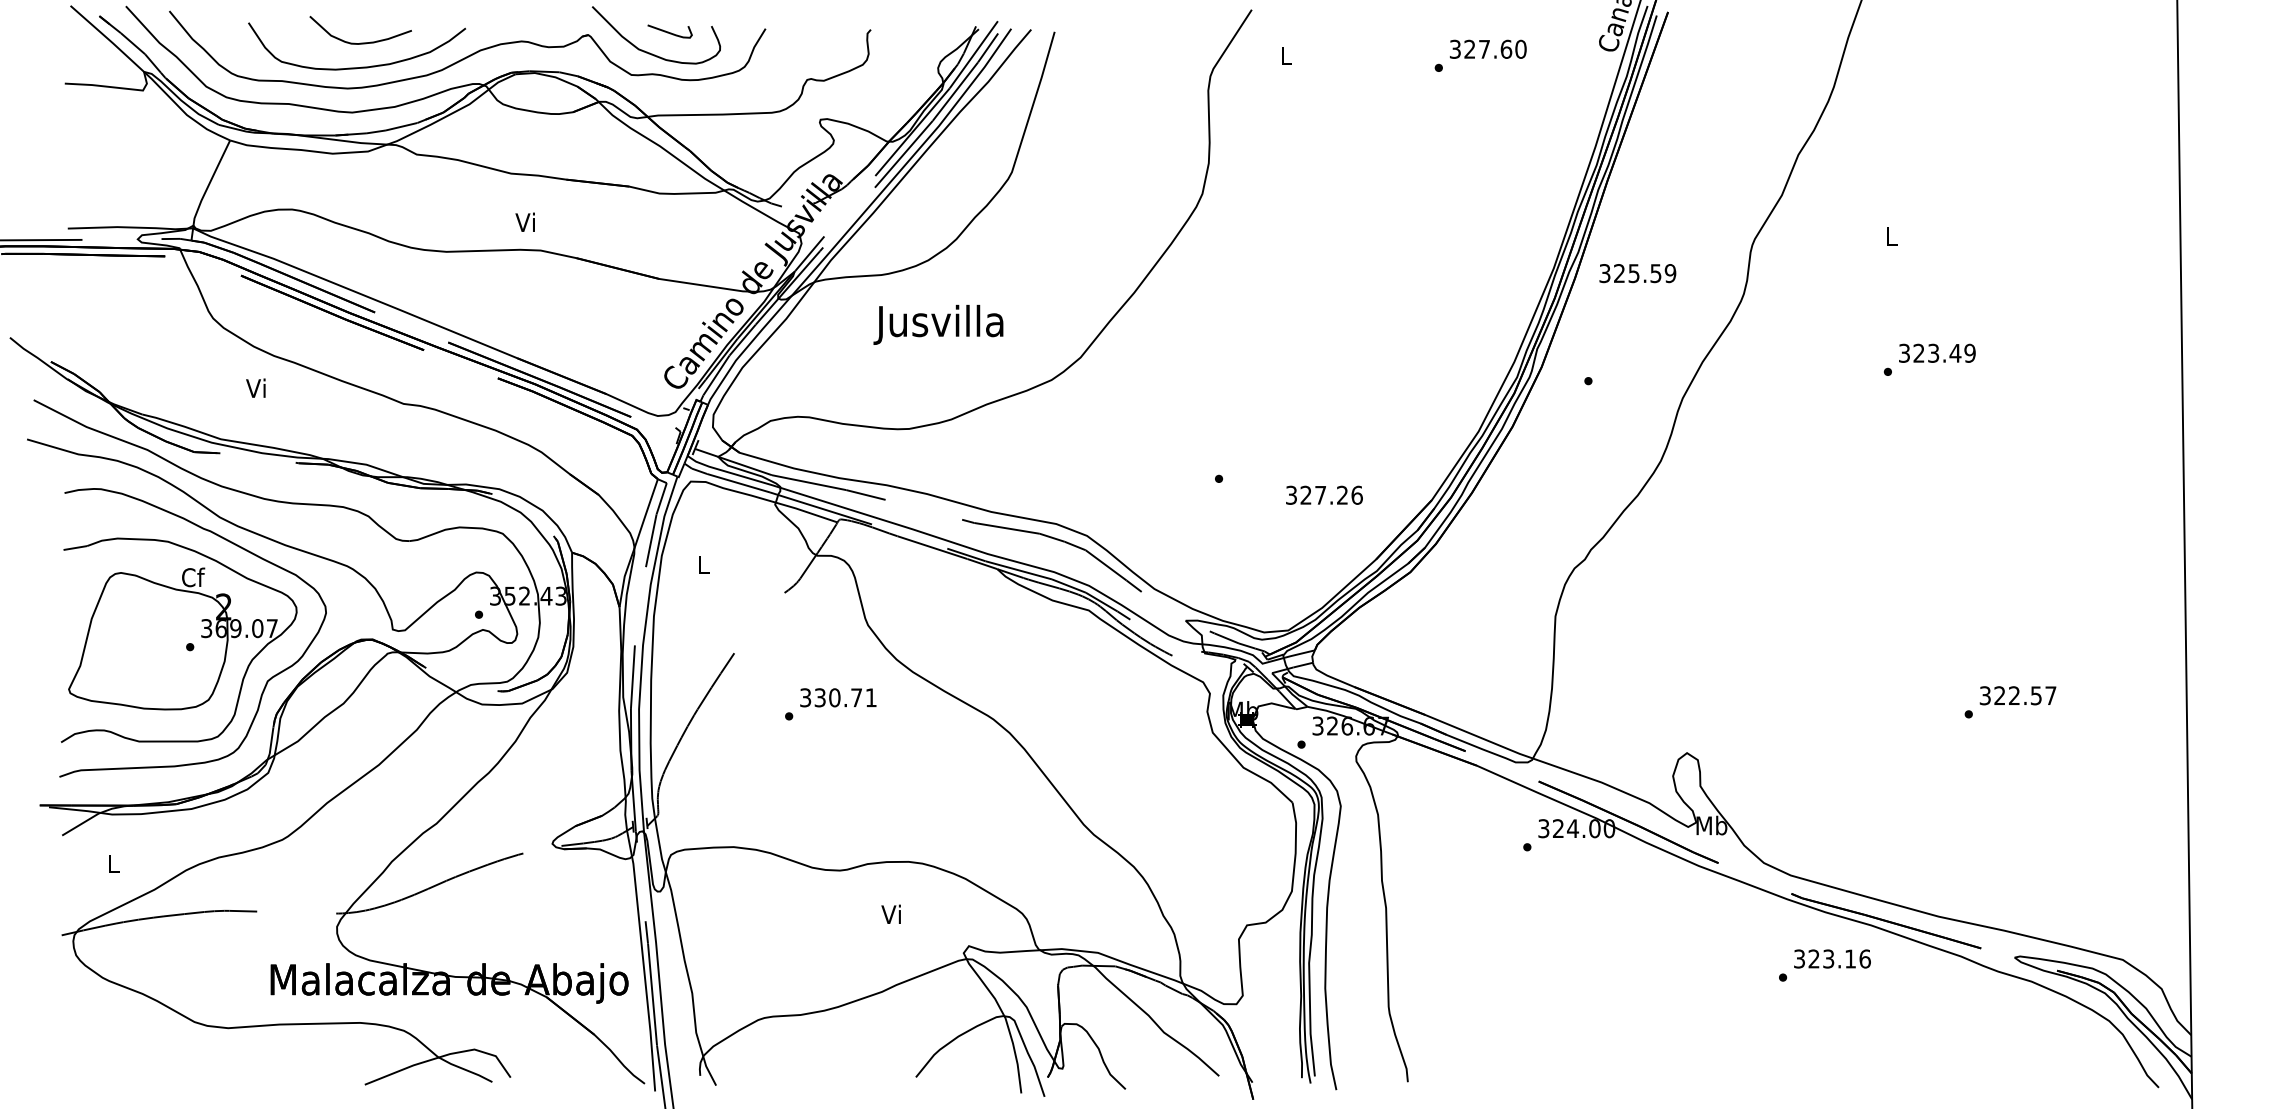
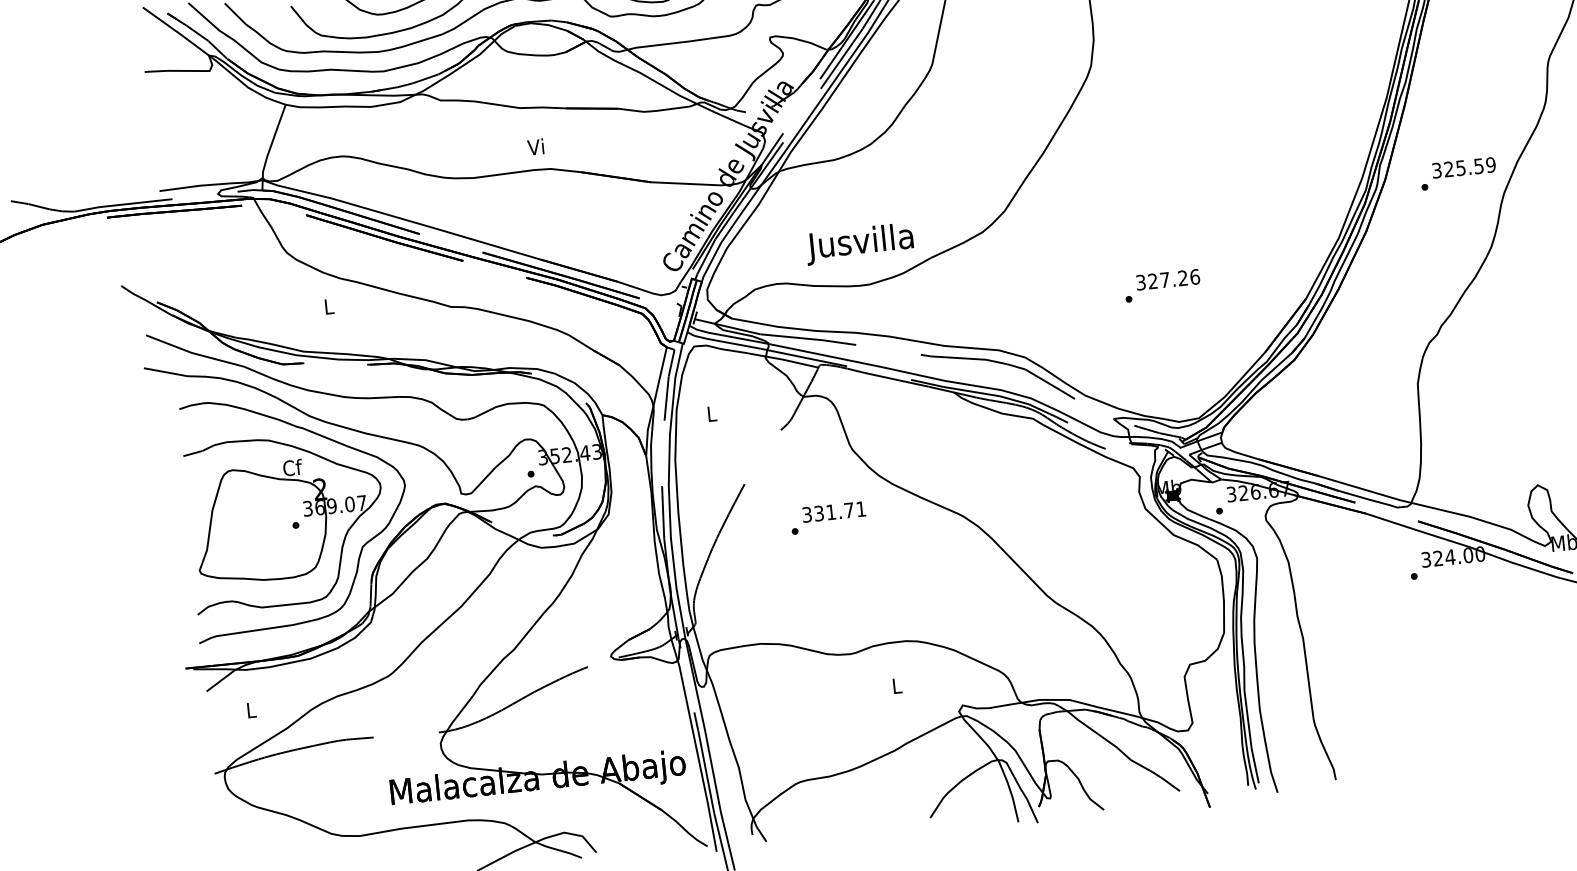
text: (1637, 273) -> (1463, 167), moved
text: (938, 324) -> (859, 243), moved
text: (255, 387) -> (327, 306), Vi -> L
text: (1324, 494) -> (1168, 279), moved
text: (834, 697) -> (830, 512), 330.71 -> 331.71
text: (890, 913) -> (895, 685), Vi -> L

